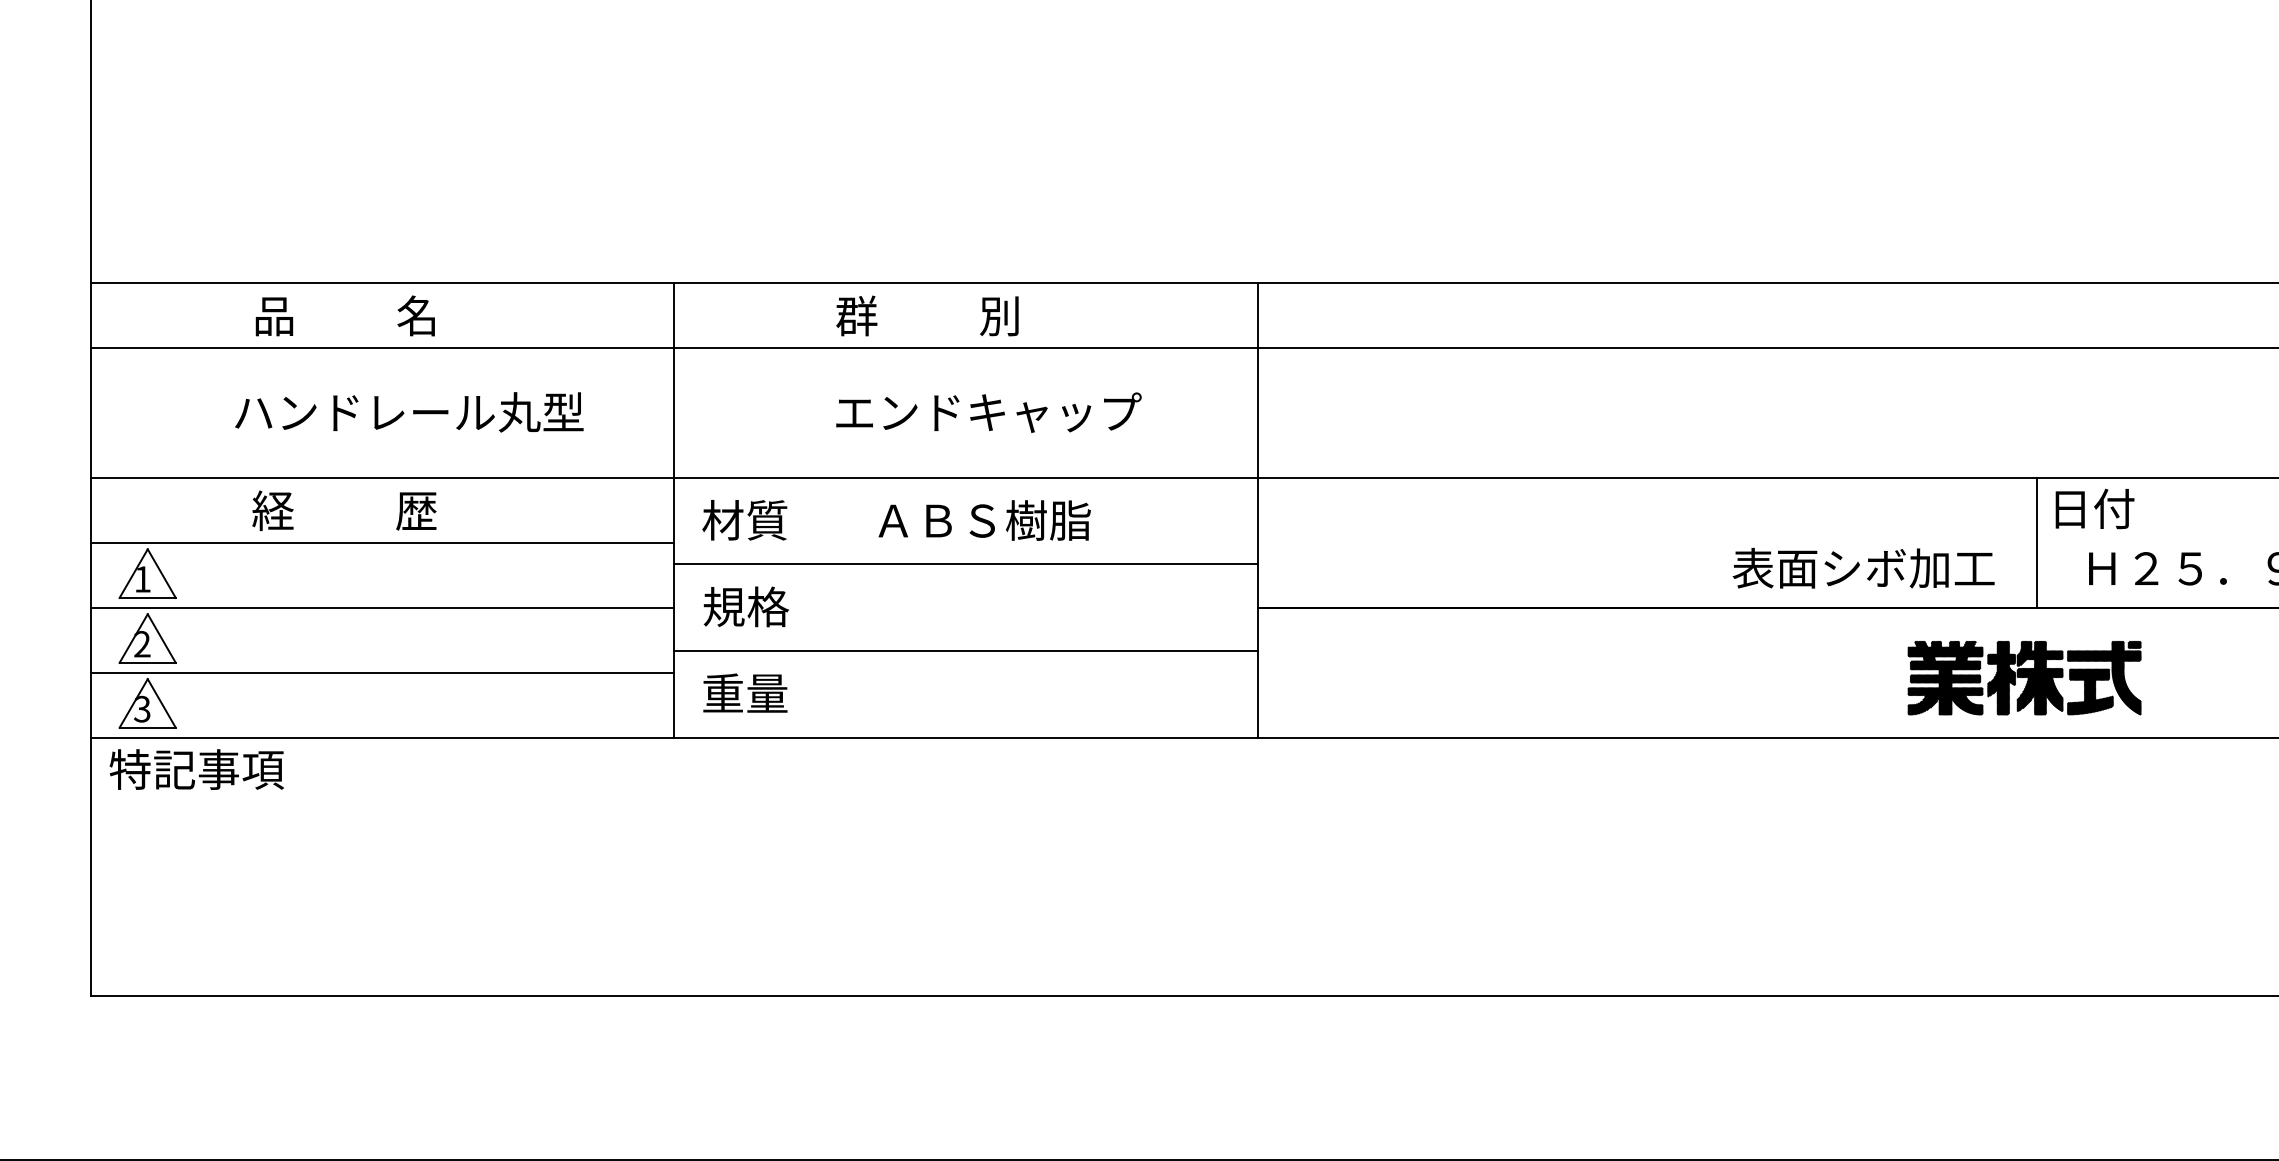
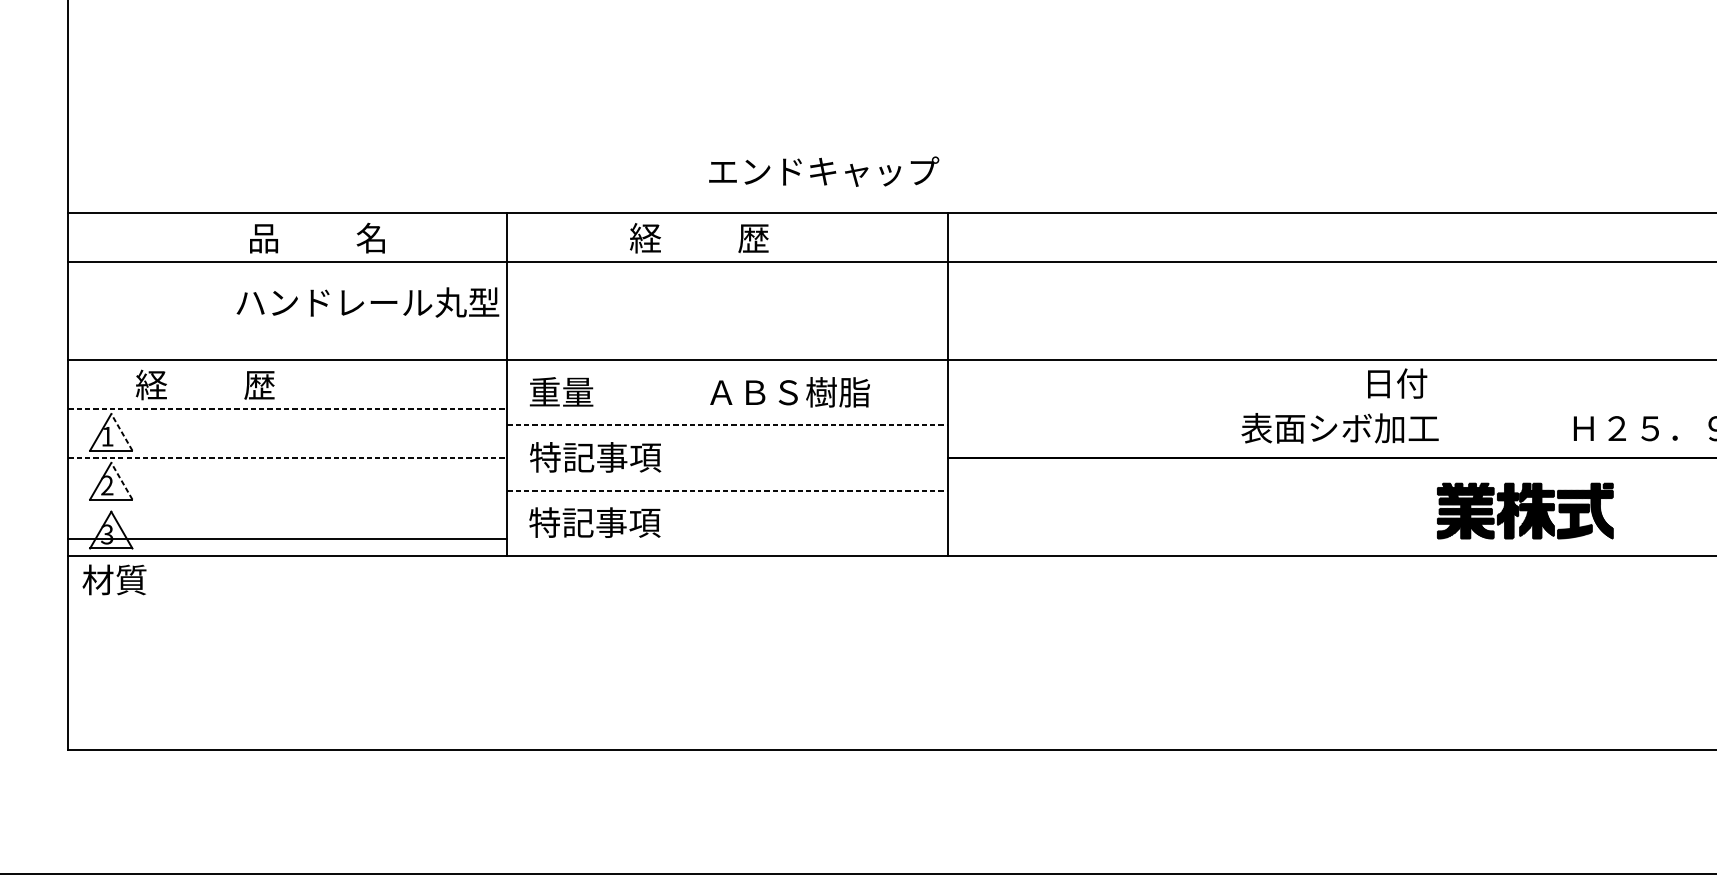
text: (344, 315) -> (316, 237), moved
text: (928, 315) -> (699, 237), 群          別 -> 経          歴
text: (409, 412) -> (368, 302), moved
text: (988, 412) -> (823, 171), moved
text: (2094, 508) -> (1397, 383), moved
text: (344, 510) -> (205, 384), moved
text: (744, 520) -> (560, 392), 材質 -> 重量
text: (984, 520) -> (789, 392), moved
line: (382, 542) -> (288, 408), solid -> dashed
line: (2036, 542) -> (1534, 408), removed
line: (966, 564) -> (728, 425), solid -> dashed
text: (1863, 568) -> (1339, 428), moved
line: (161, 573) -> (121, 432), solid -> dashed
text: (790, 606) -> (595, 457), 規格 -> 特記事項
line: (382, 607) -> (288, 457), solid -> dashed
line: (161, 638) -> (121, 481), solid -> dashed
line: (966, 650) -> (728, 490), solid -> dashed
line: (381, 672) -> (287, 539), moved
text: (789, 693) -> (594, 522), 重量 -> 特記事項
text: (196, 769) -> (148, 579), 特記事項 -> 材質

